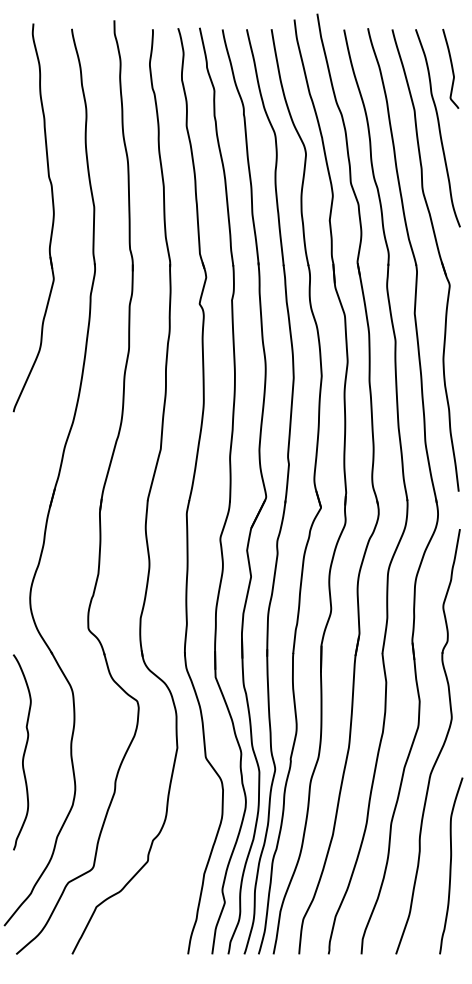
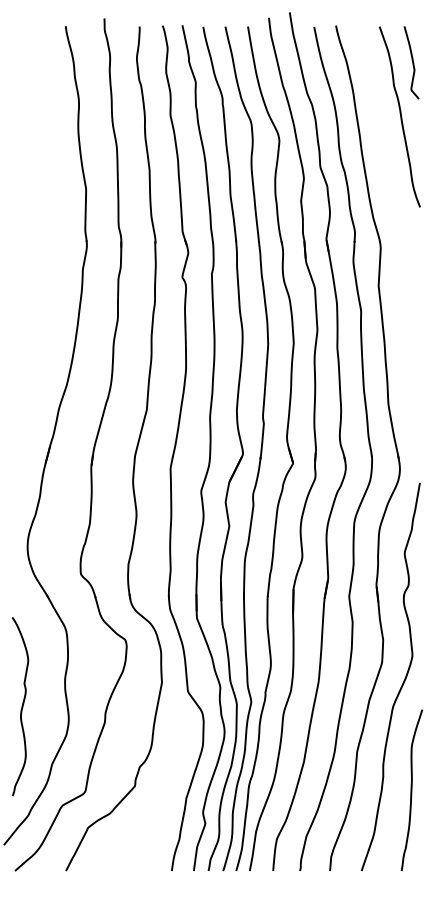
part: (51, 221) -> (47, 202), removed
part: (438, 255) -> (400, 233), removed
curve: (23, 752) -> (21, 706), moved

